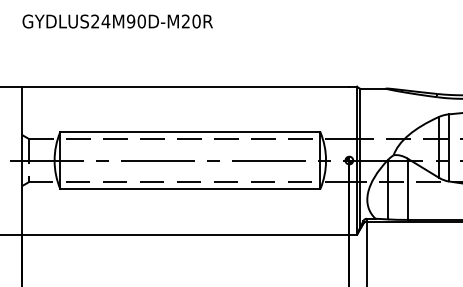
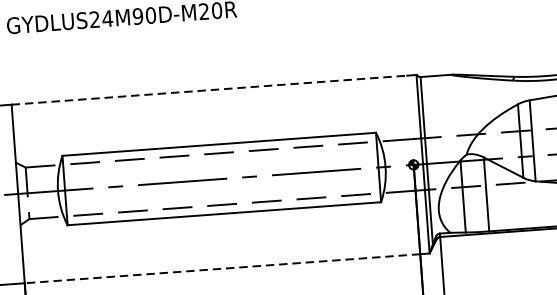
line: (185, 86) -> (209, 90), solid -> dashed
line: (185, 234) -> (222, 268), solid -> dashed

